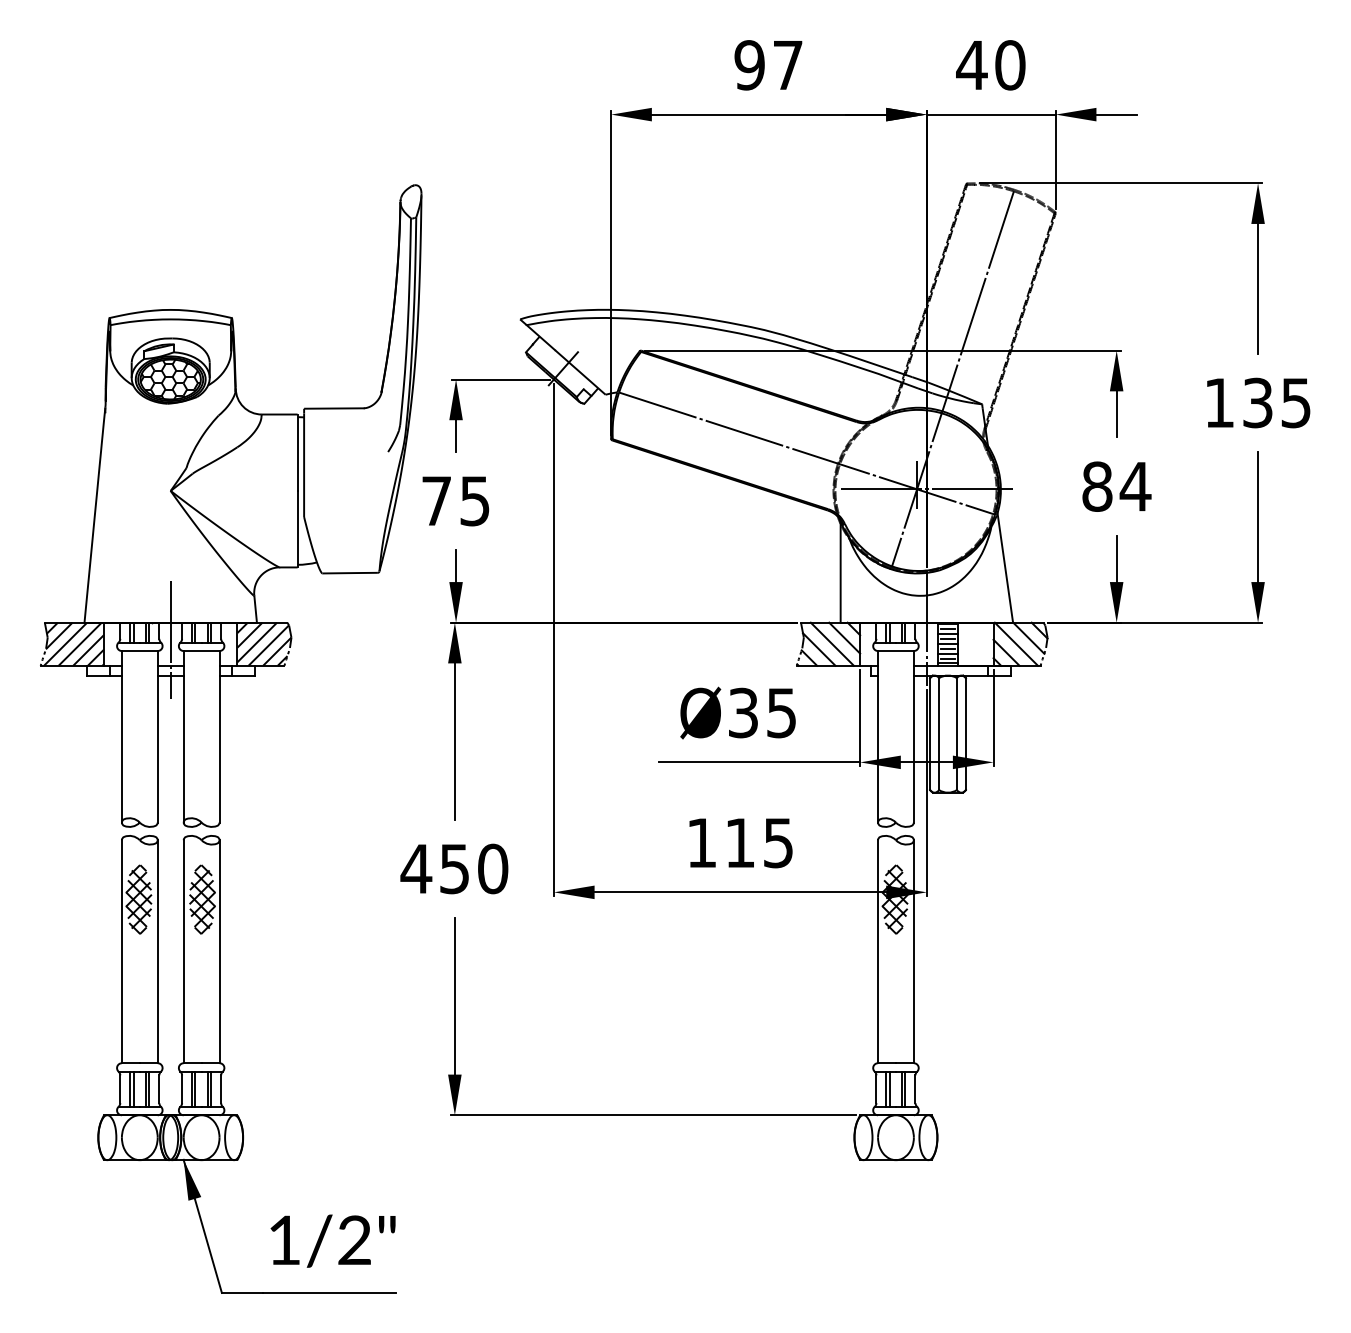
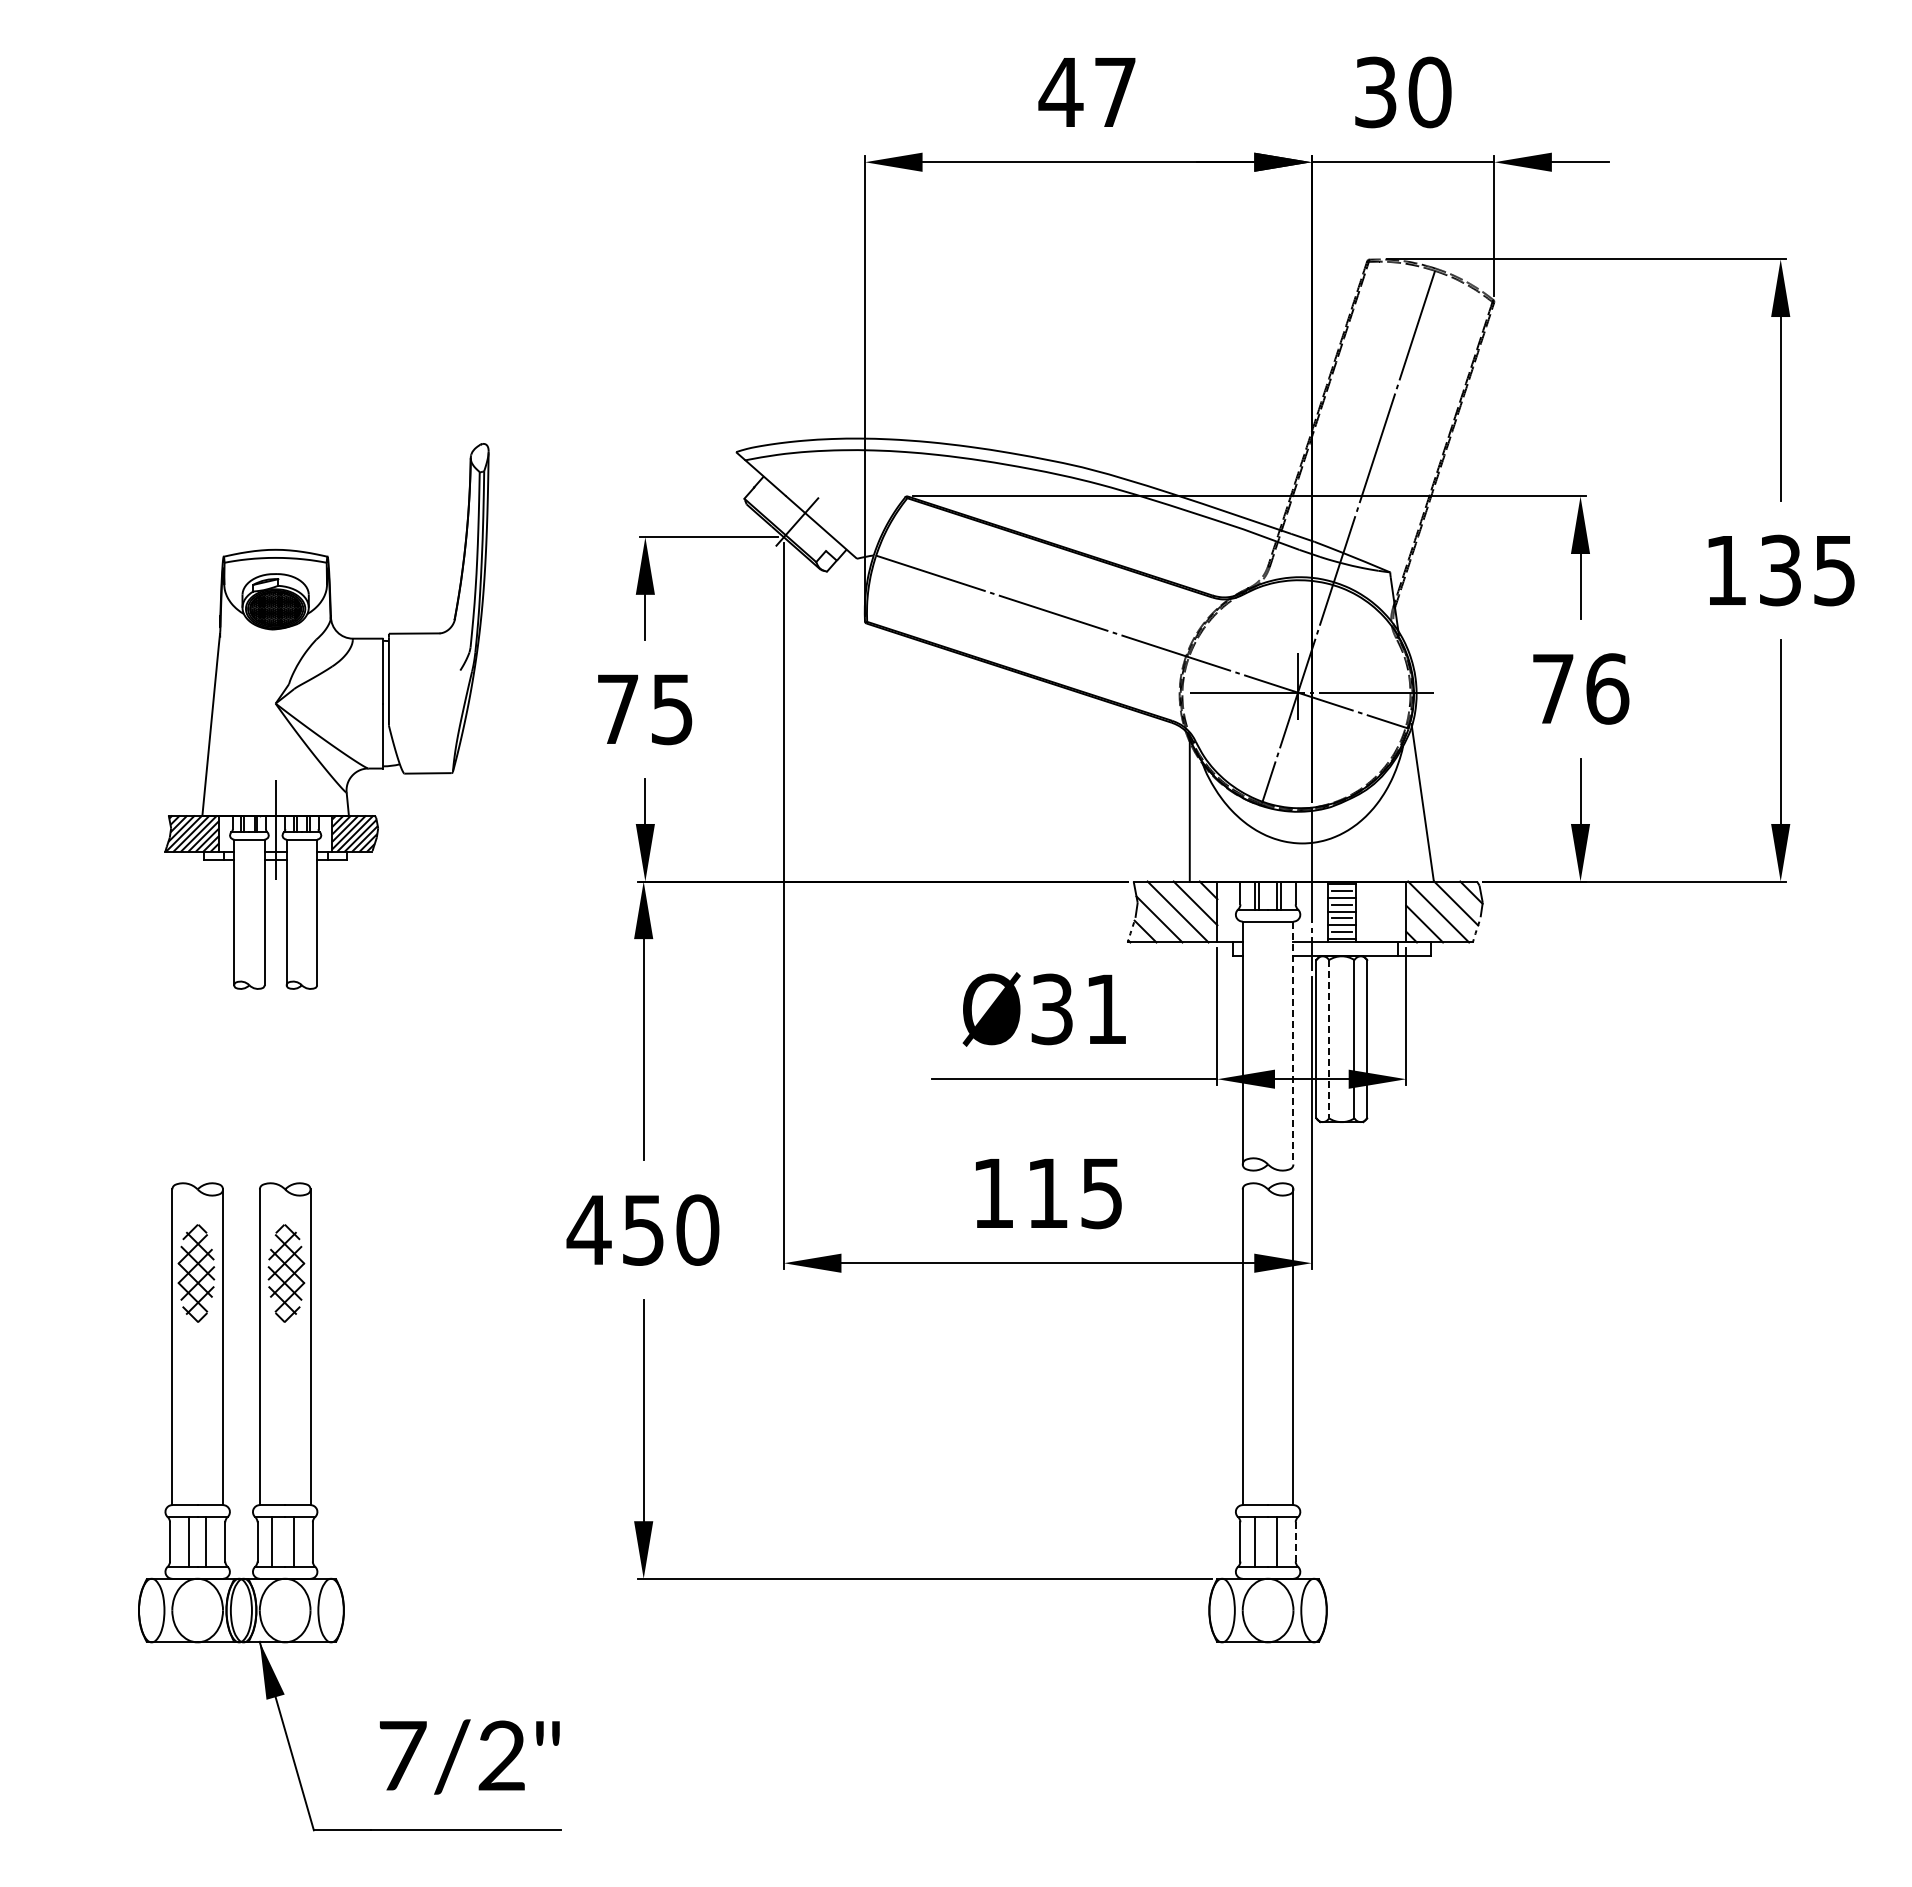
text: (749, 65) -> (1060, 92), 97 -> 47
text: (971, 65) -> (1375, 92), 40 -> 30
text: (1116, 486) -> (1580, 688), 84 -> 76
part: (230, 506) -> (326, 716), size x0.6
text: (781, 713) -> (1106, 1009), Ø35 -> Ø31
line: (939, 734) -> (1329, 1039), solid -> dashed
line: (913, 737) -> (1293, 1043), solid -> dashed
hatch: (894, 899) -> (1266, 1273), removed
line: (130, 1088) -> (184, 1541), removed
line: (149, 1088) -> (211, 1541), removed
line: (195, 1088) -> (276, 1541), removed
line: (211, 1088) -> (298, 1541), removed
line: (889, 1088) -> (1259, 1541), removed
line: (905, 1088) -> (1281, 1541), removed
line: (915, 1088) -> (1295, 1541), solid -> dashed
text: (284, 1240) -> (402, 1755), 1/2" -> 7/2"

